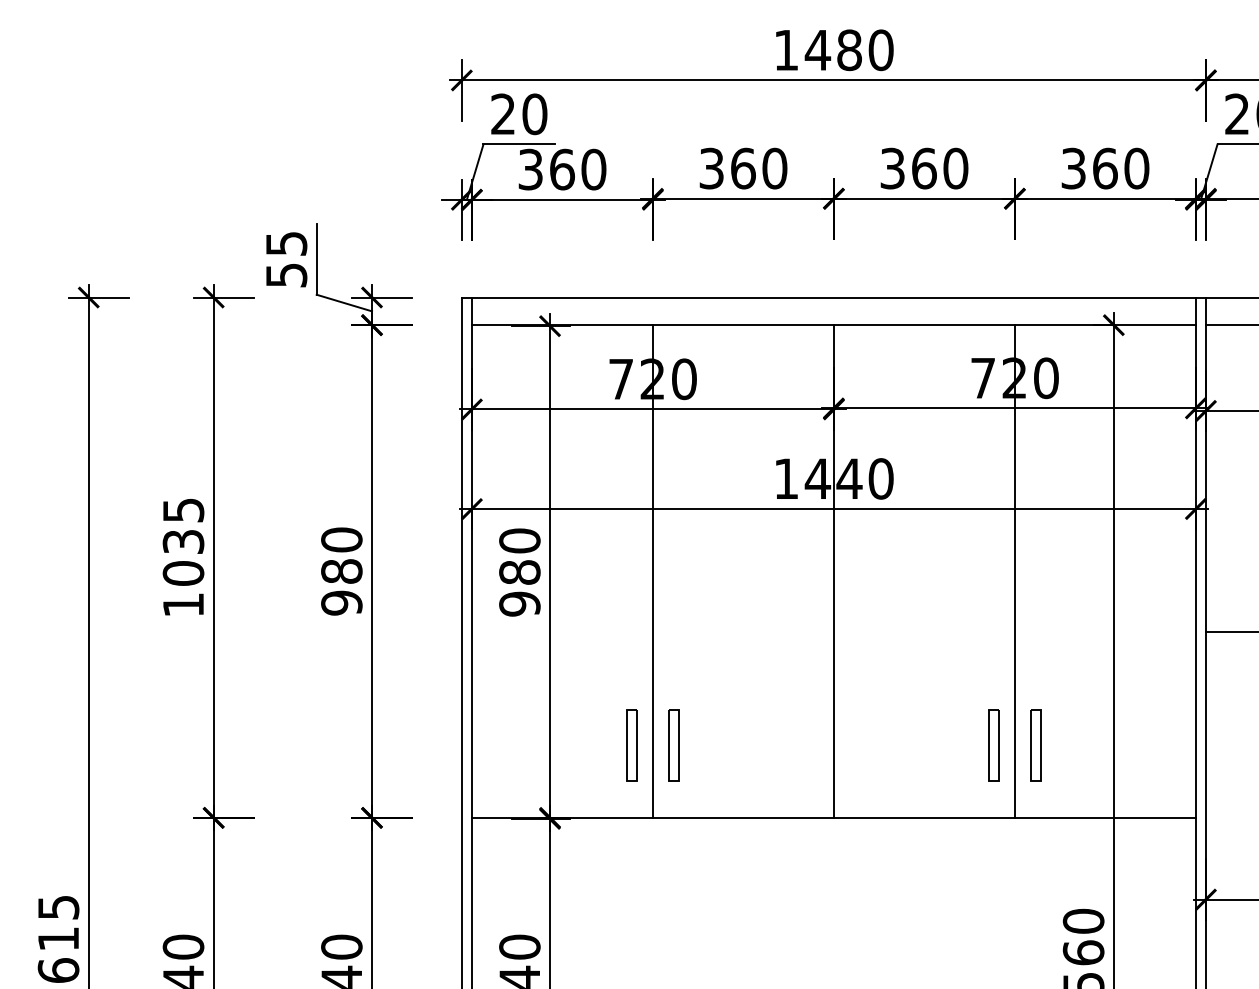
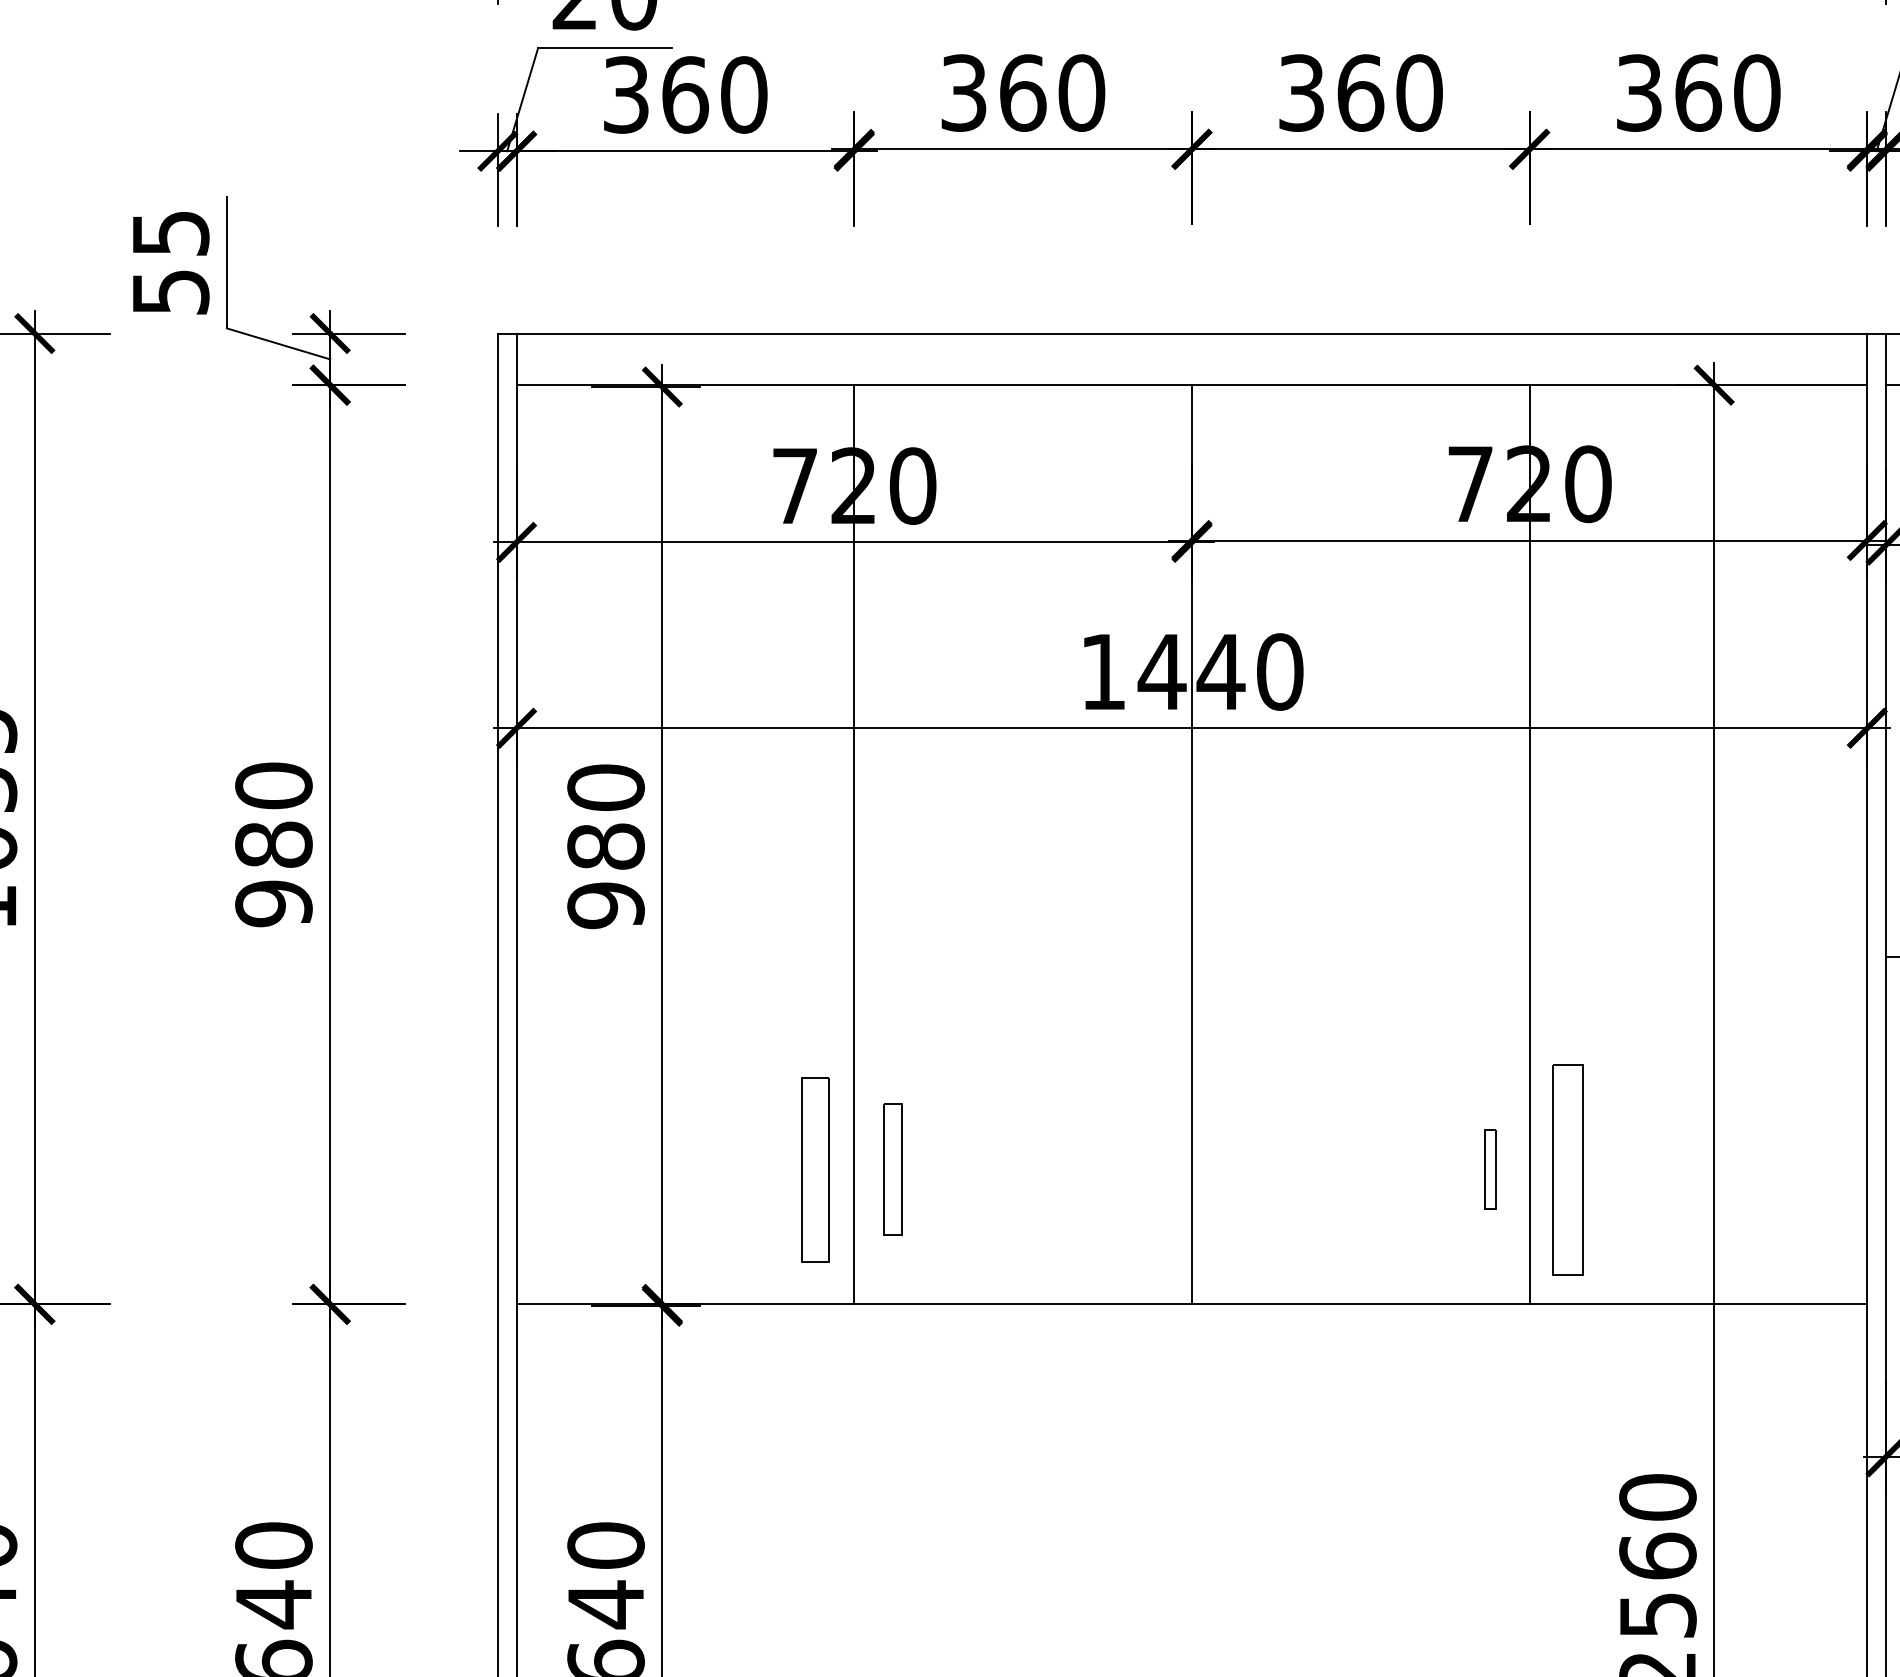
part: (631, 745) -> (814, 1169), size x1.4
part: (993, 745) -> (1489, 1169), size x0.6
part: (1035, 745) -> (1568, 1169), size x1.6

